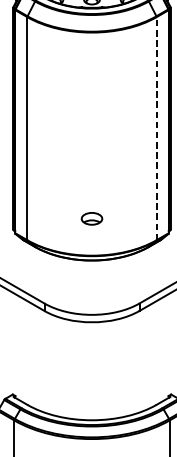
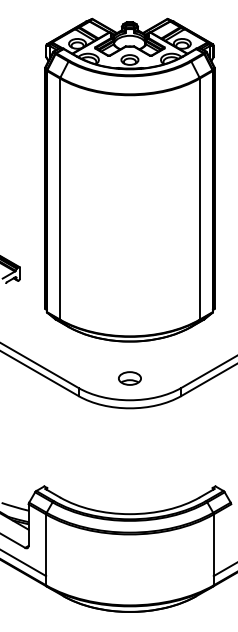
line: (156, 129) -> (199, 199), dashed -> solid
part: (91, 218) -> (129, 378), moved

